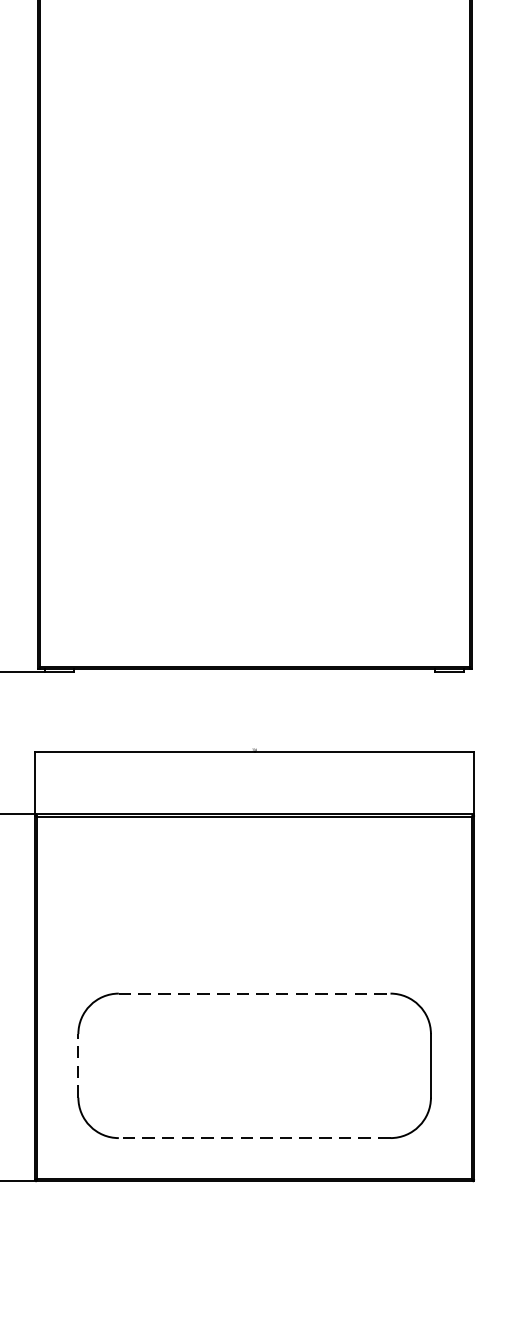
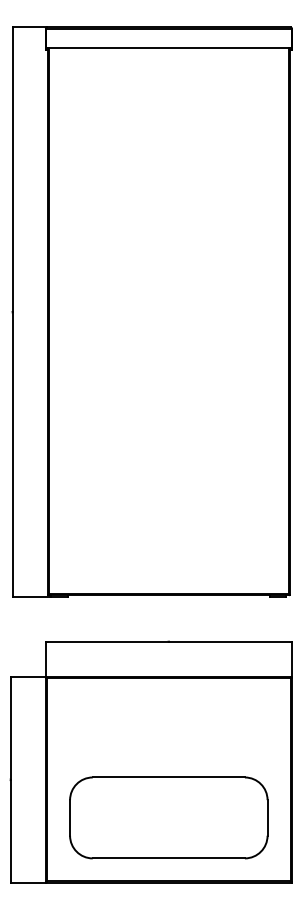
line: (255, 993) -> (169, 777), dashed -> solid
line: (79, 1065) -> (70, 817), dashed -> solid
line: (254, 1138) -> (168, 858), dashed -> solid

